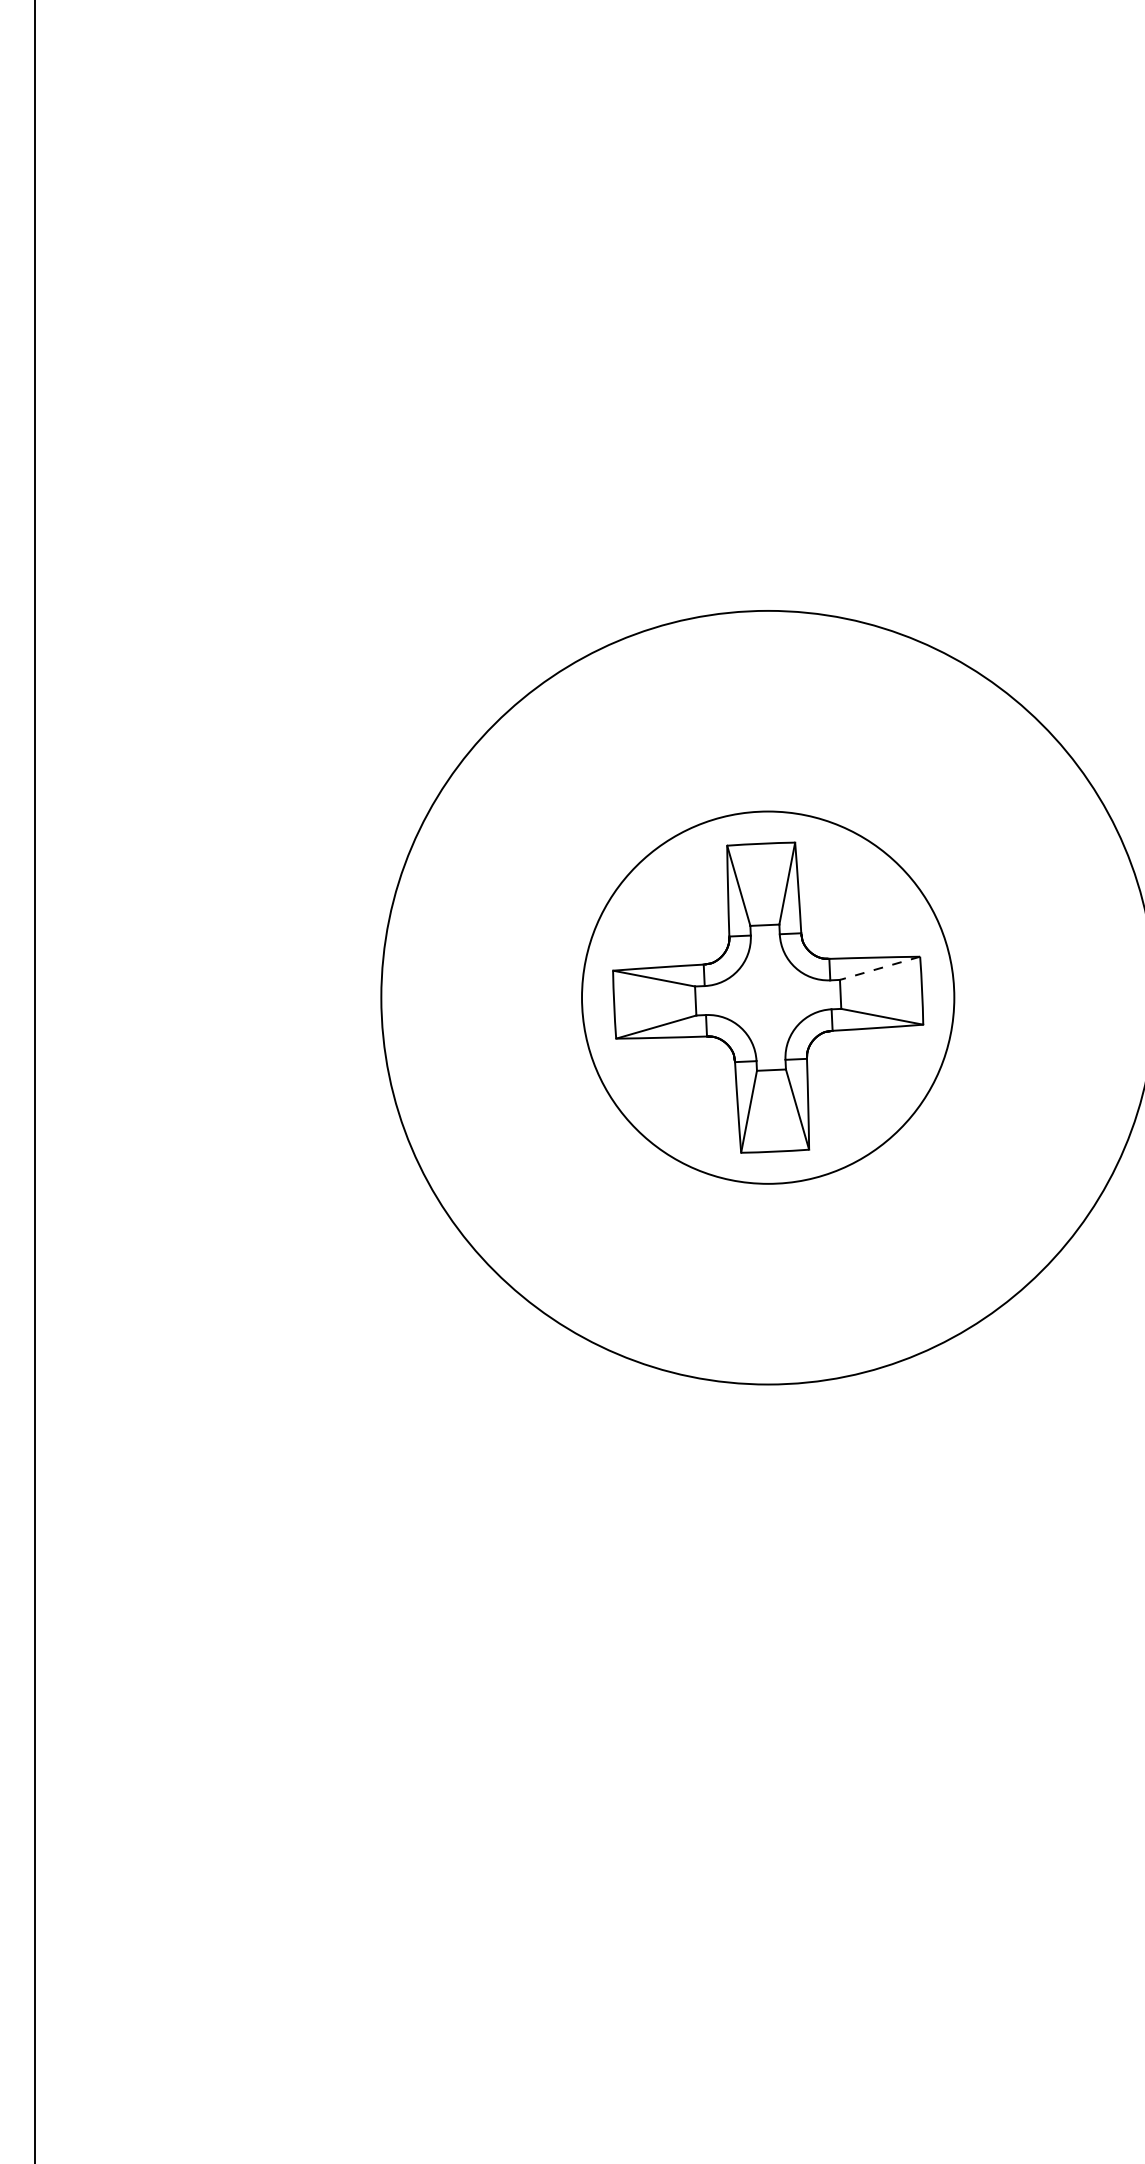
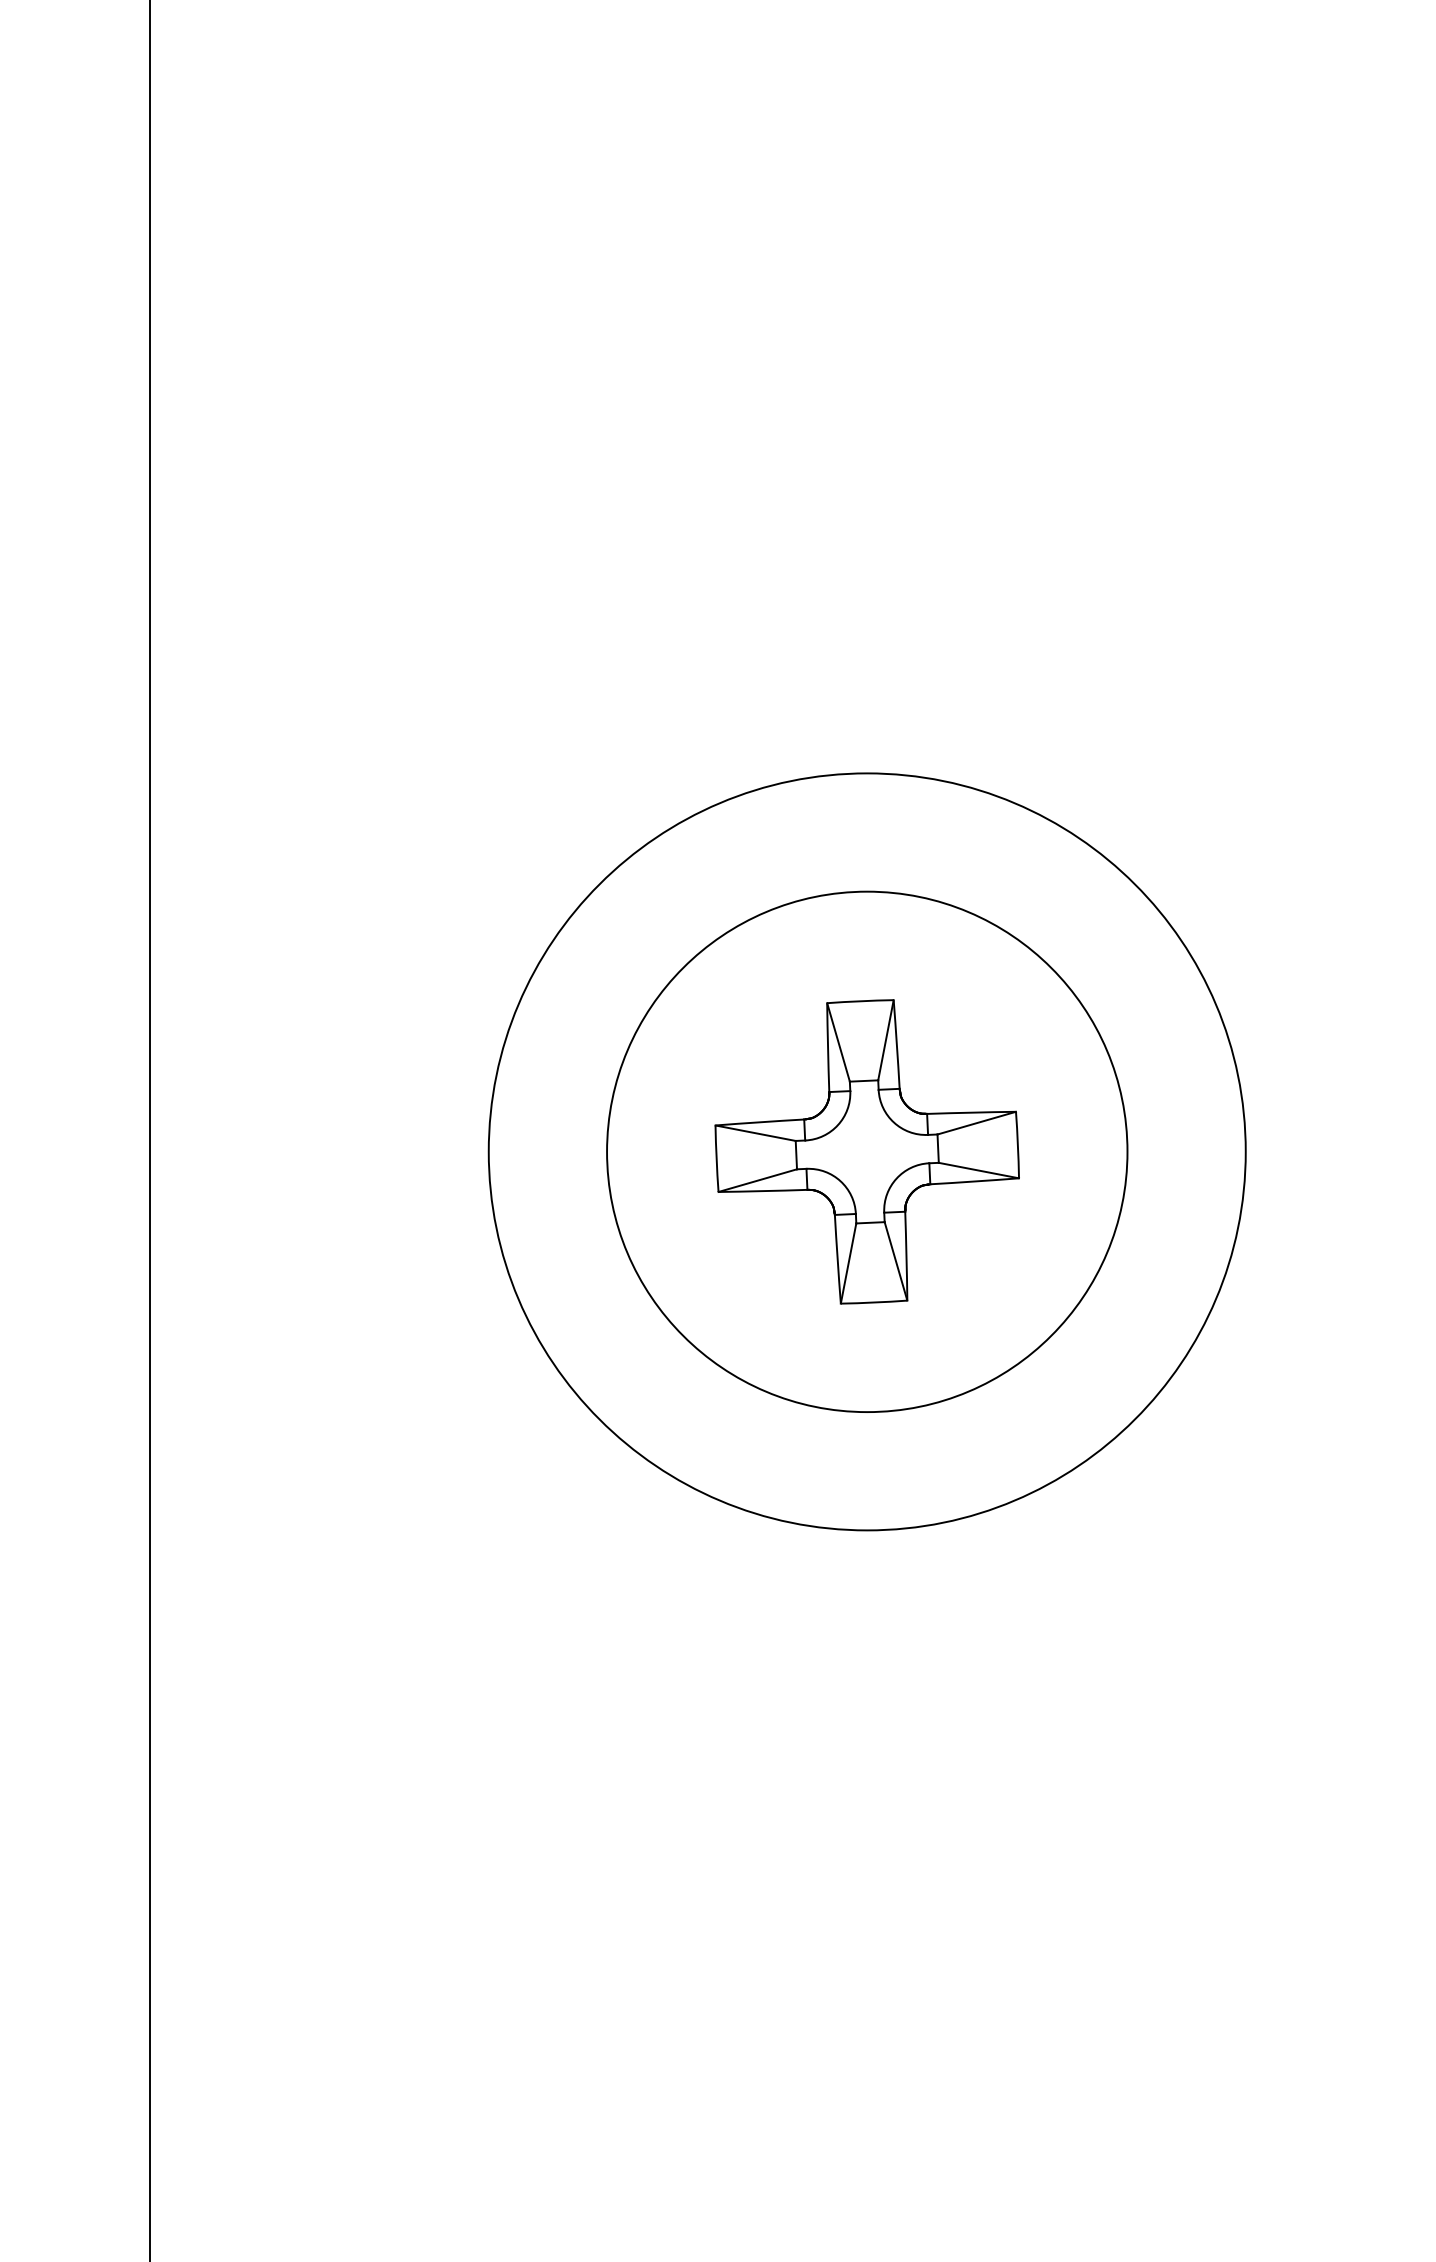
line: (879, 968) -> (976, 1123), dashed -> solid
circle: (768, 997) -> (867, 1151), size x1.43

